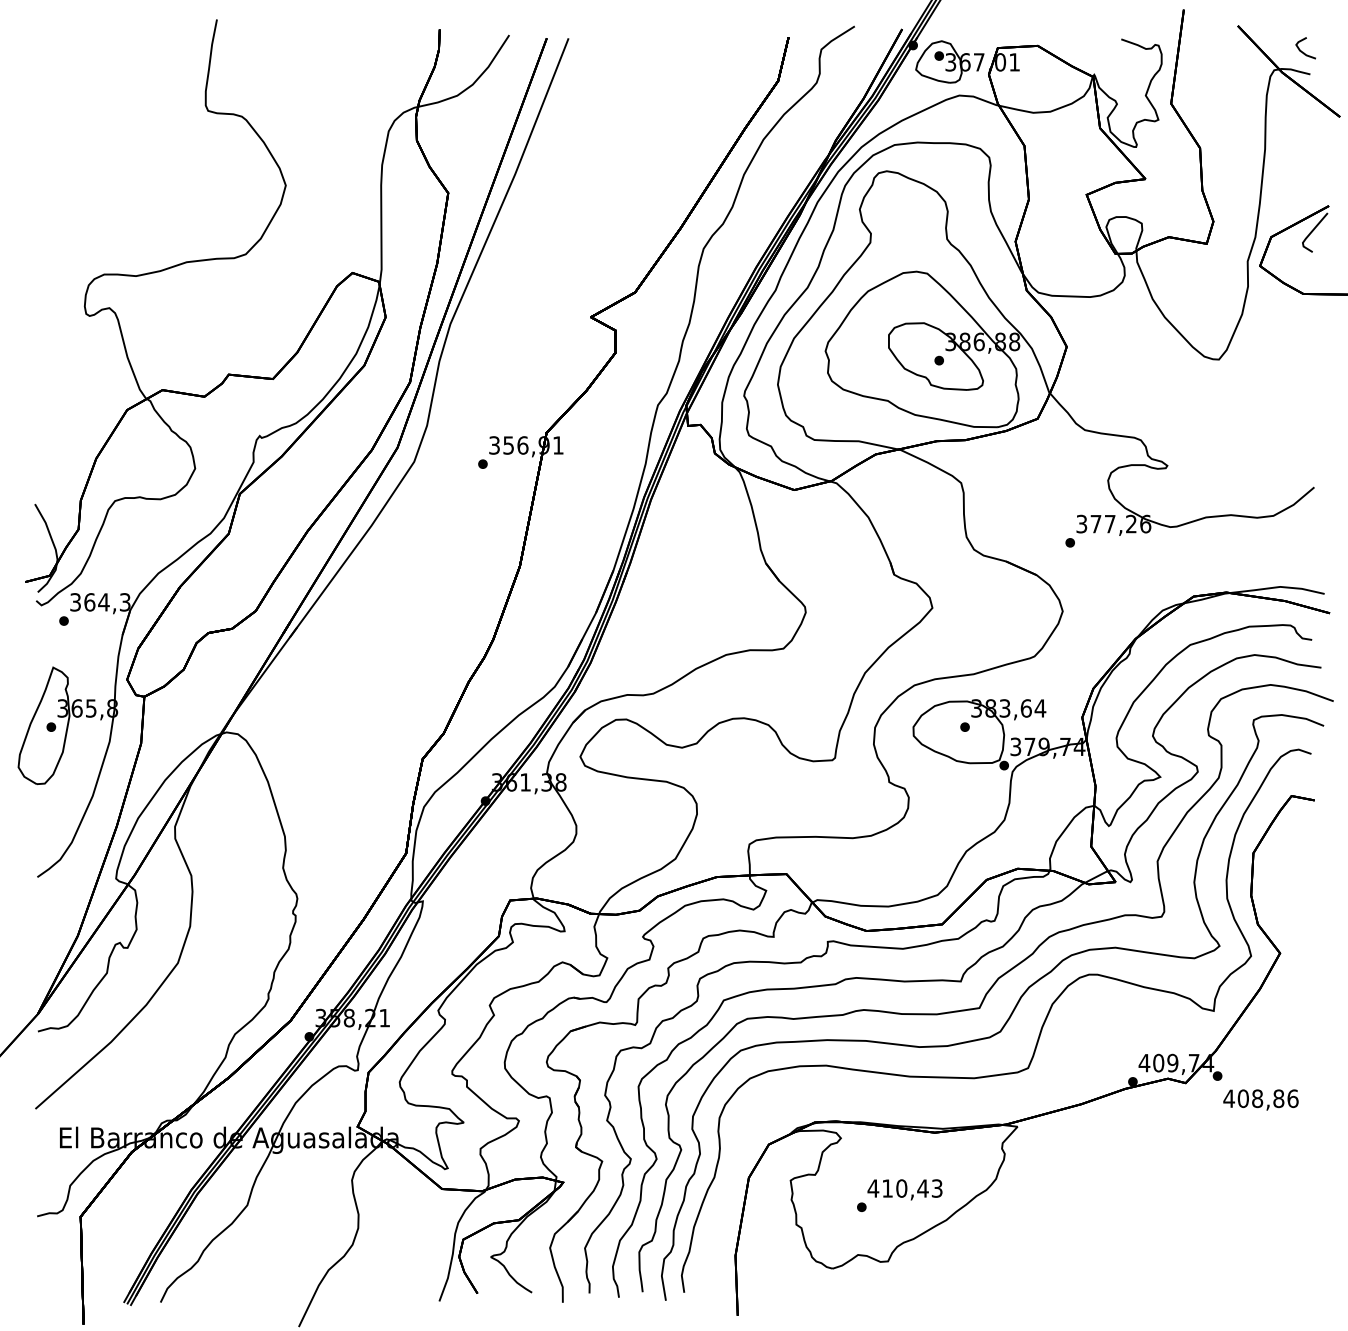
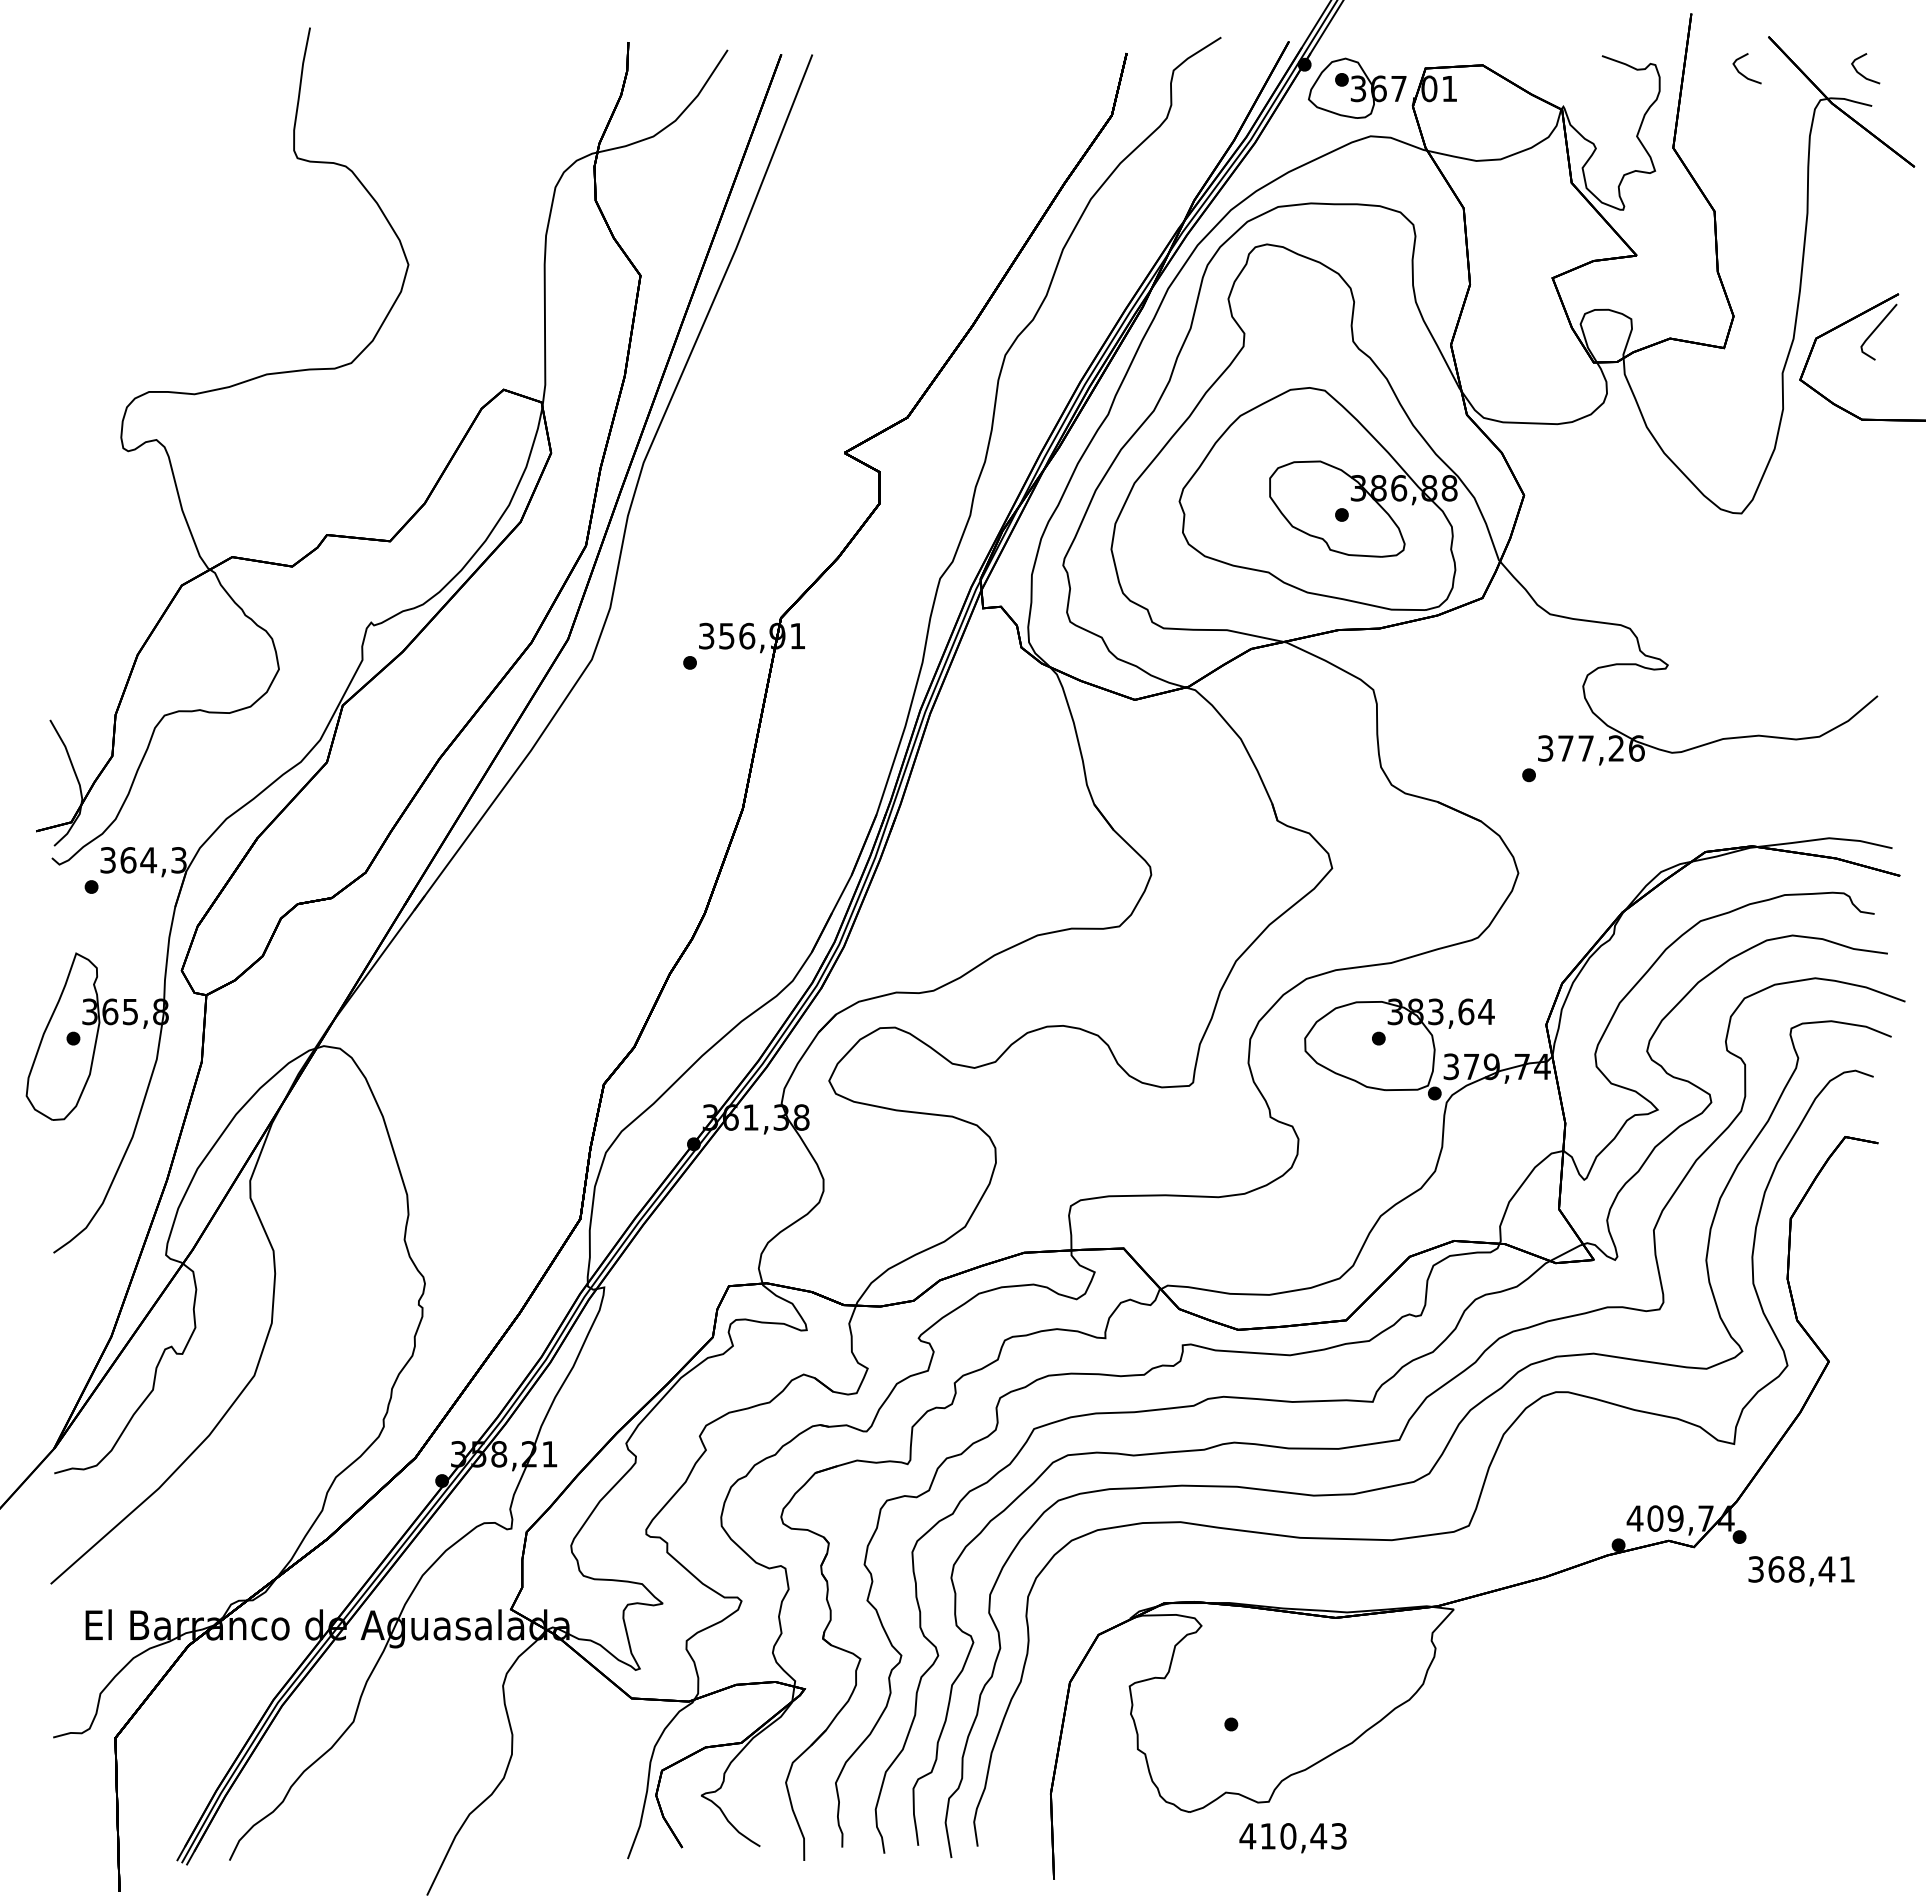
curve: (1221, 52) -> (1745, 74), added
text: (1260, 1098) -> (1800, 1569), 408,86 -> 368,41
text: (904, 1189) -> (1292, 1837), moved

